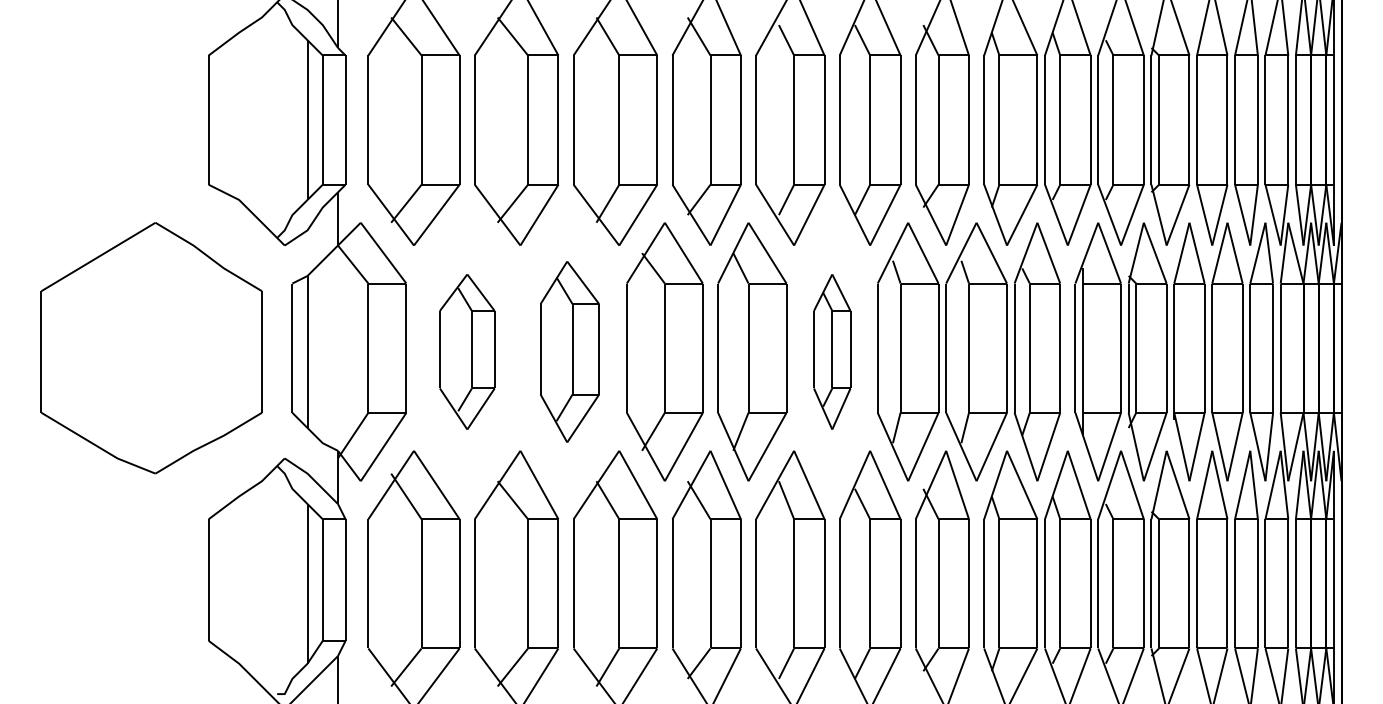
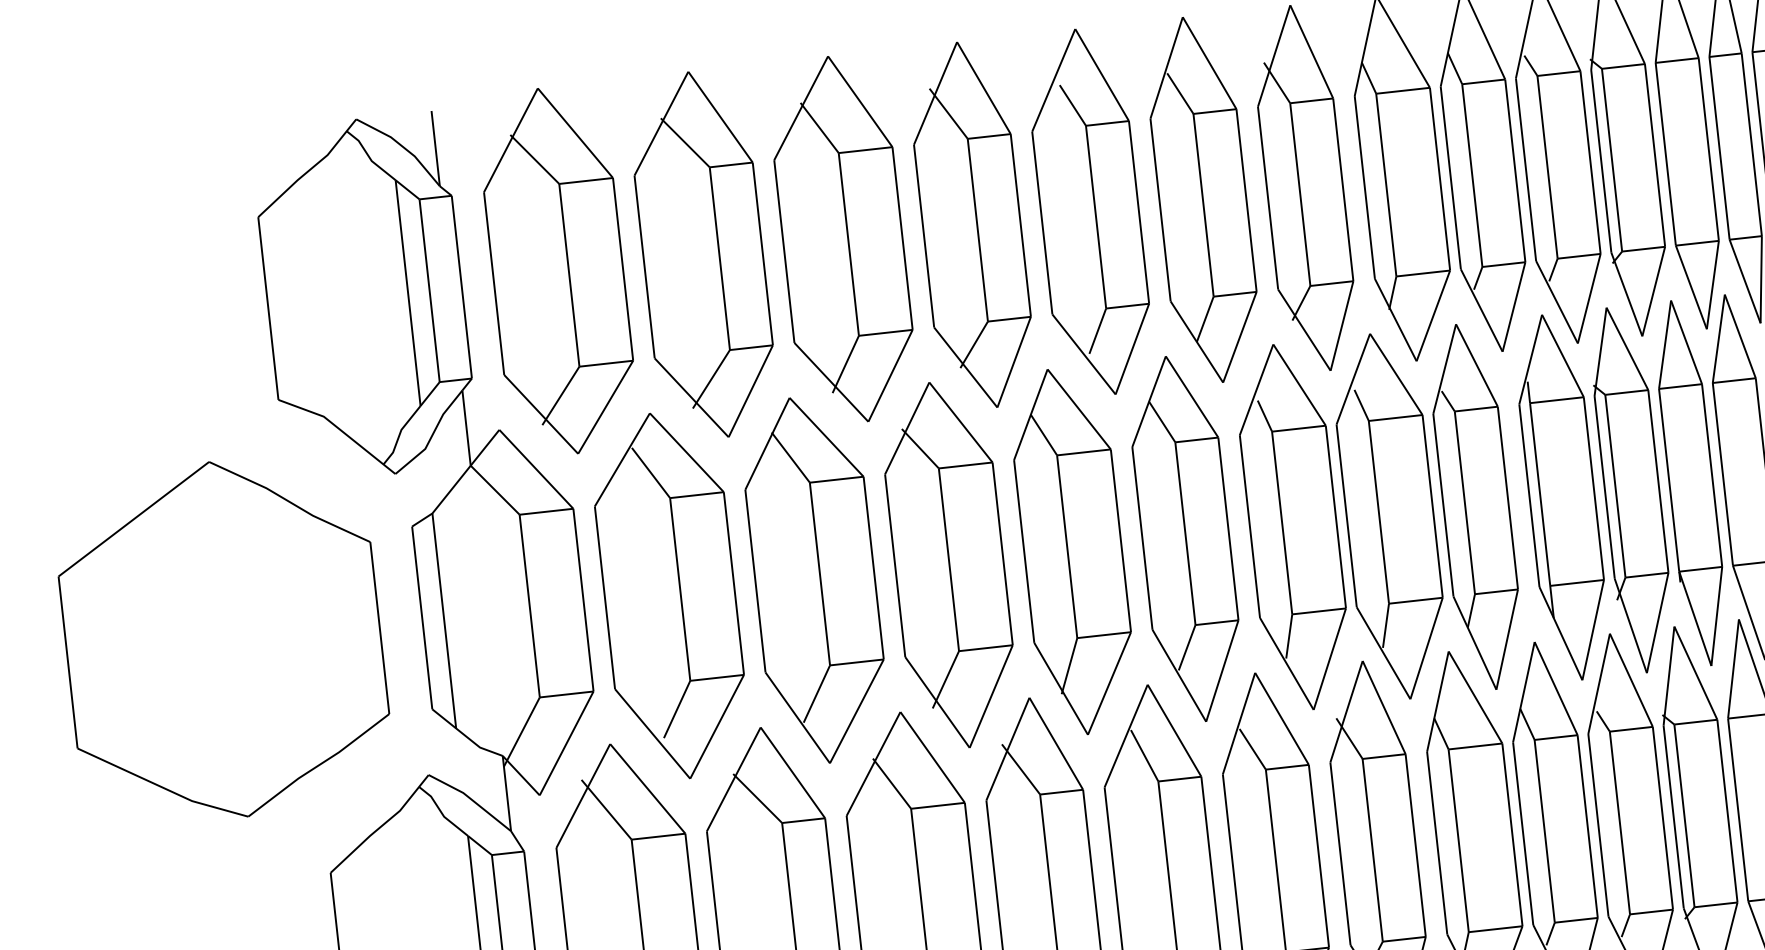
part: (467, 351) -> (670, 595), size x1.67
part: (569, 351) -> (814, 579), size x1.43
part: (832, 351) -> (1186, 538), size x1.67

